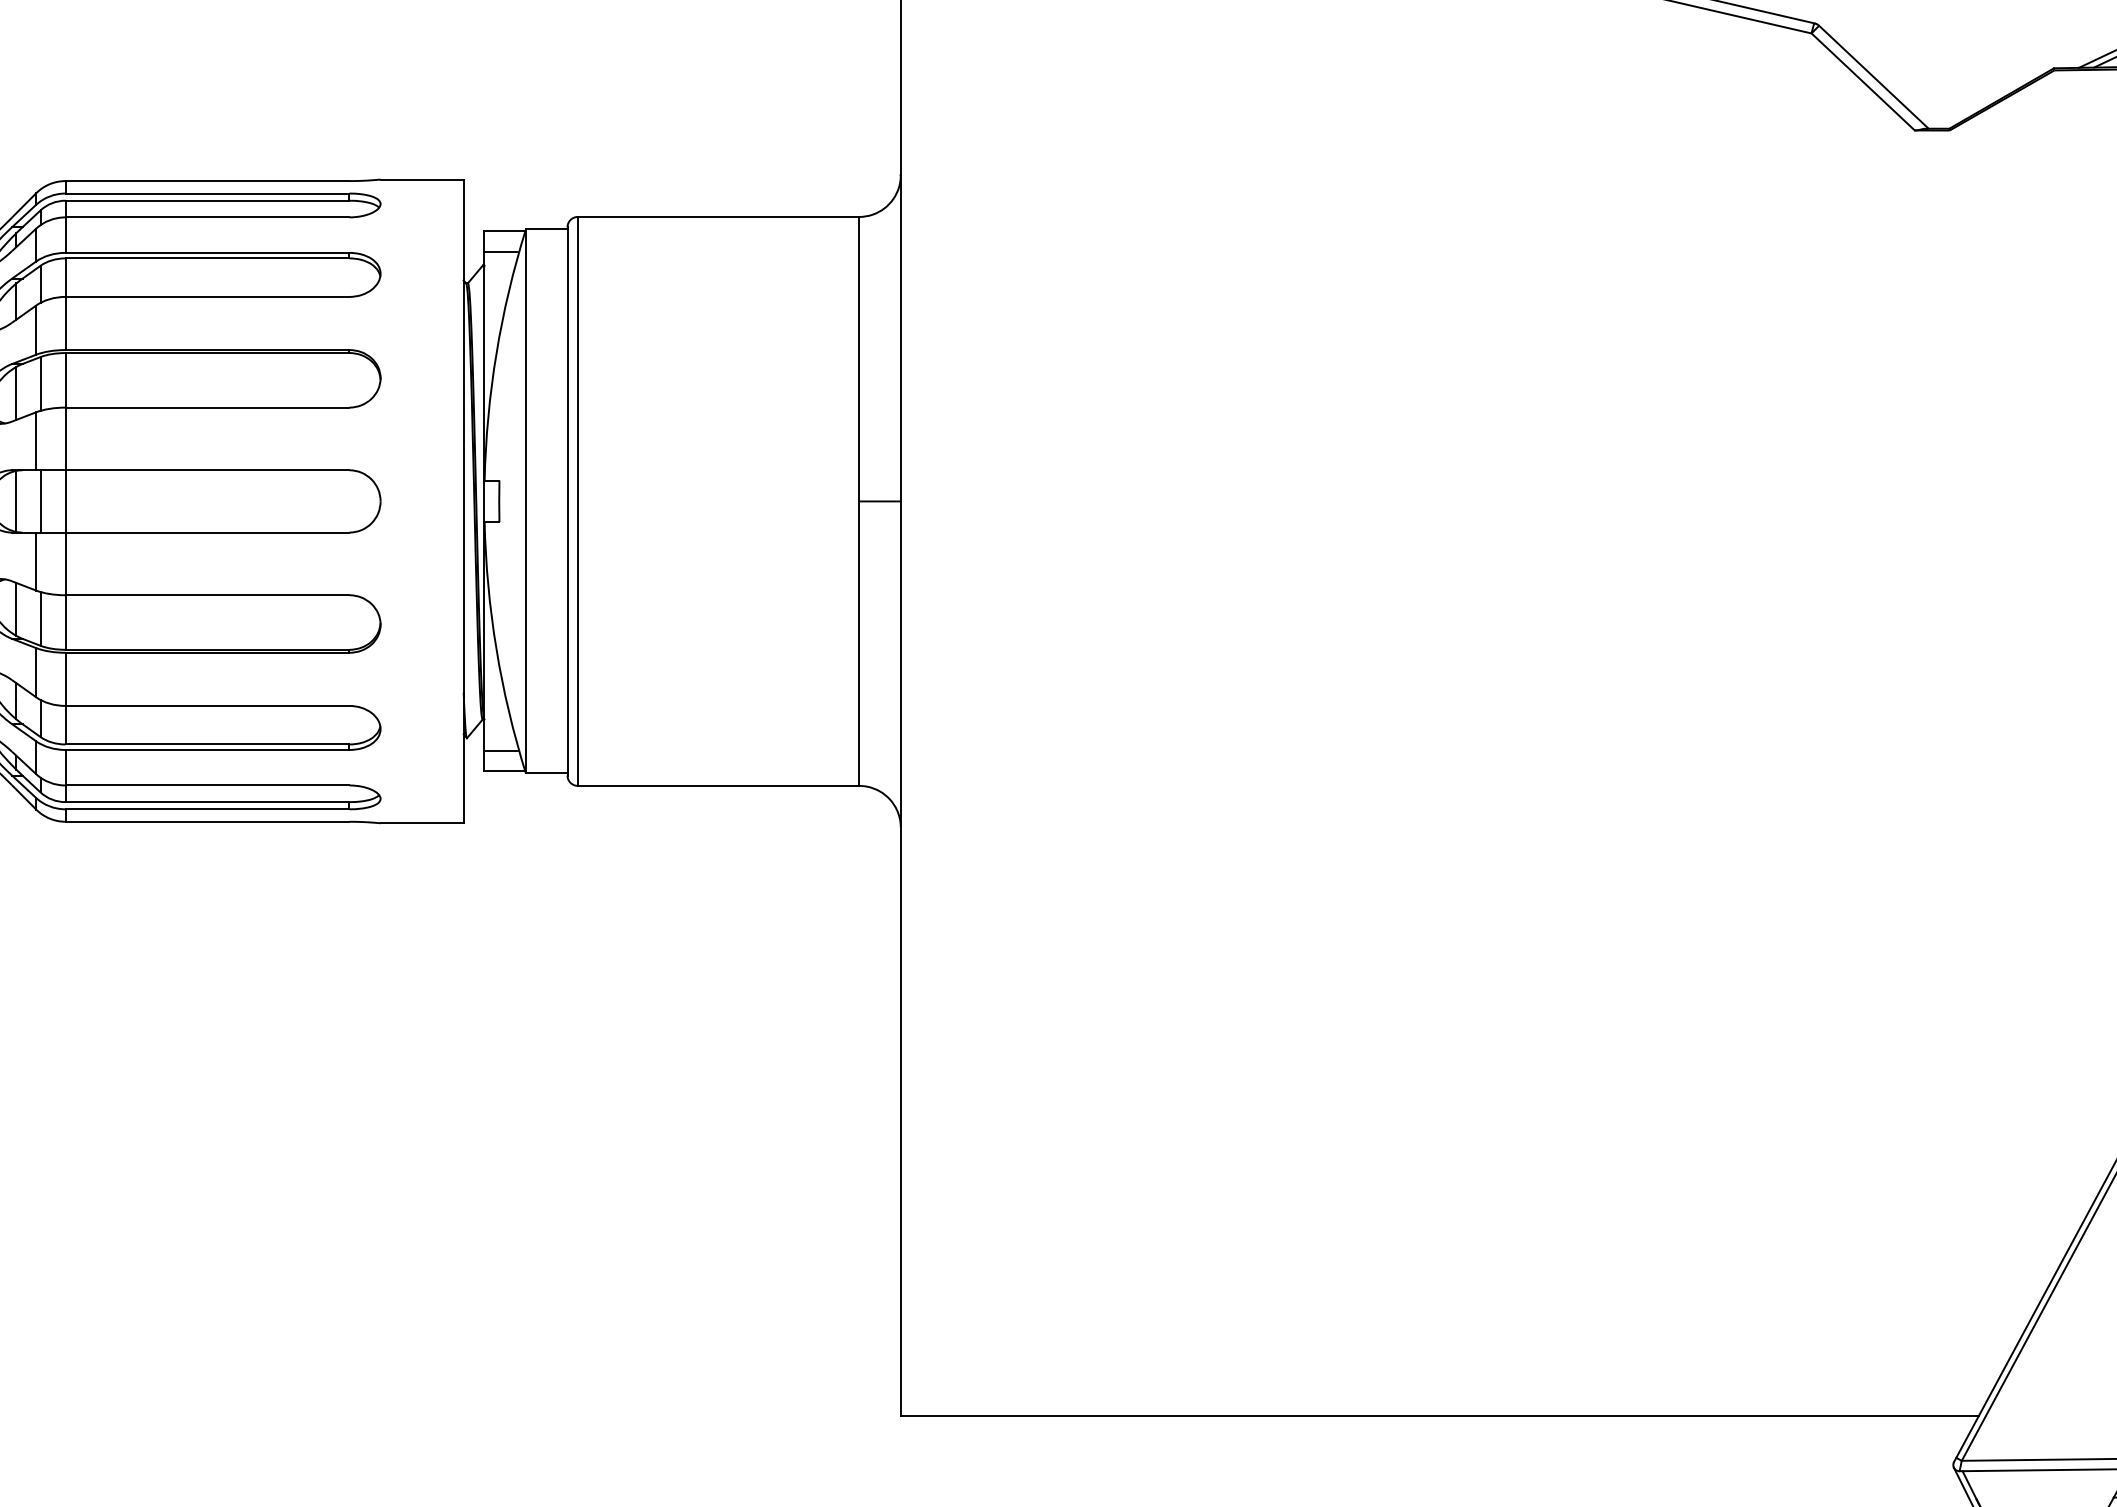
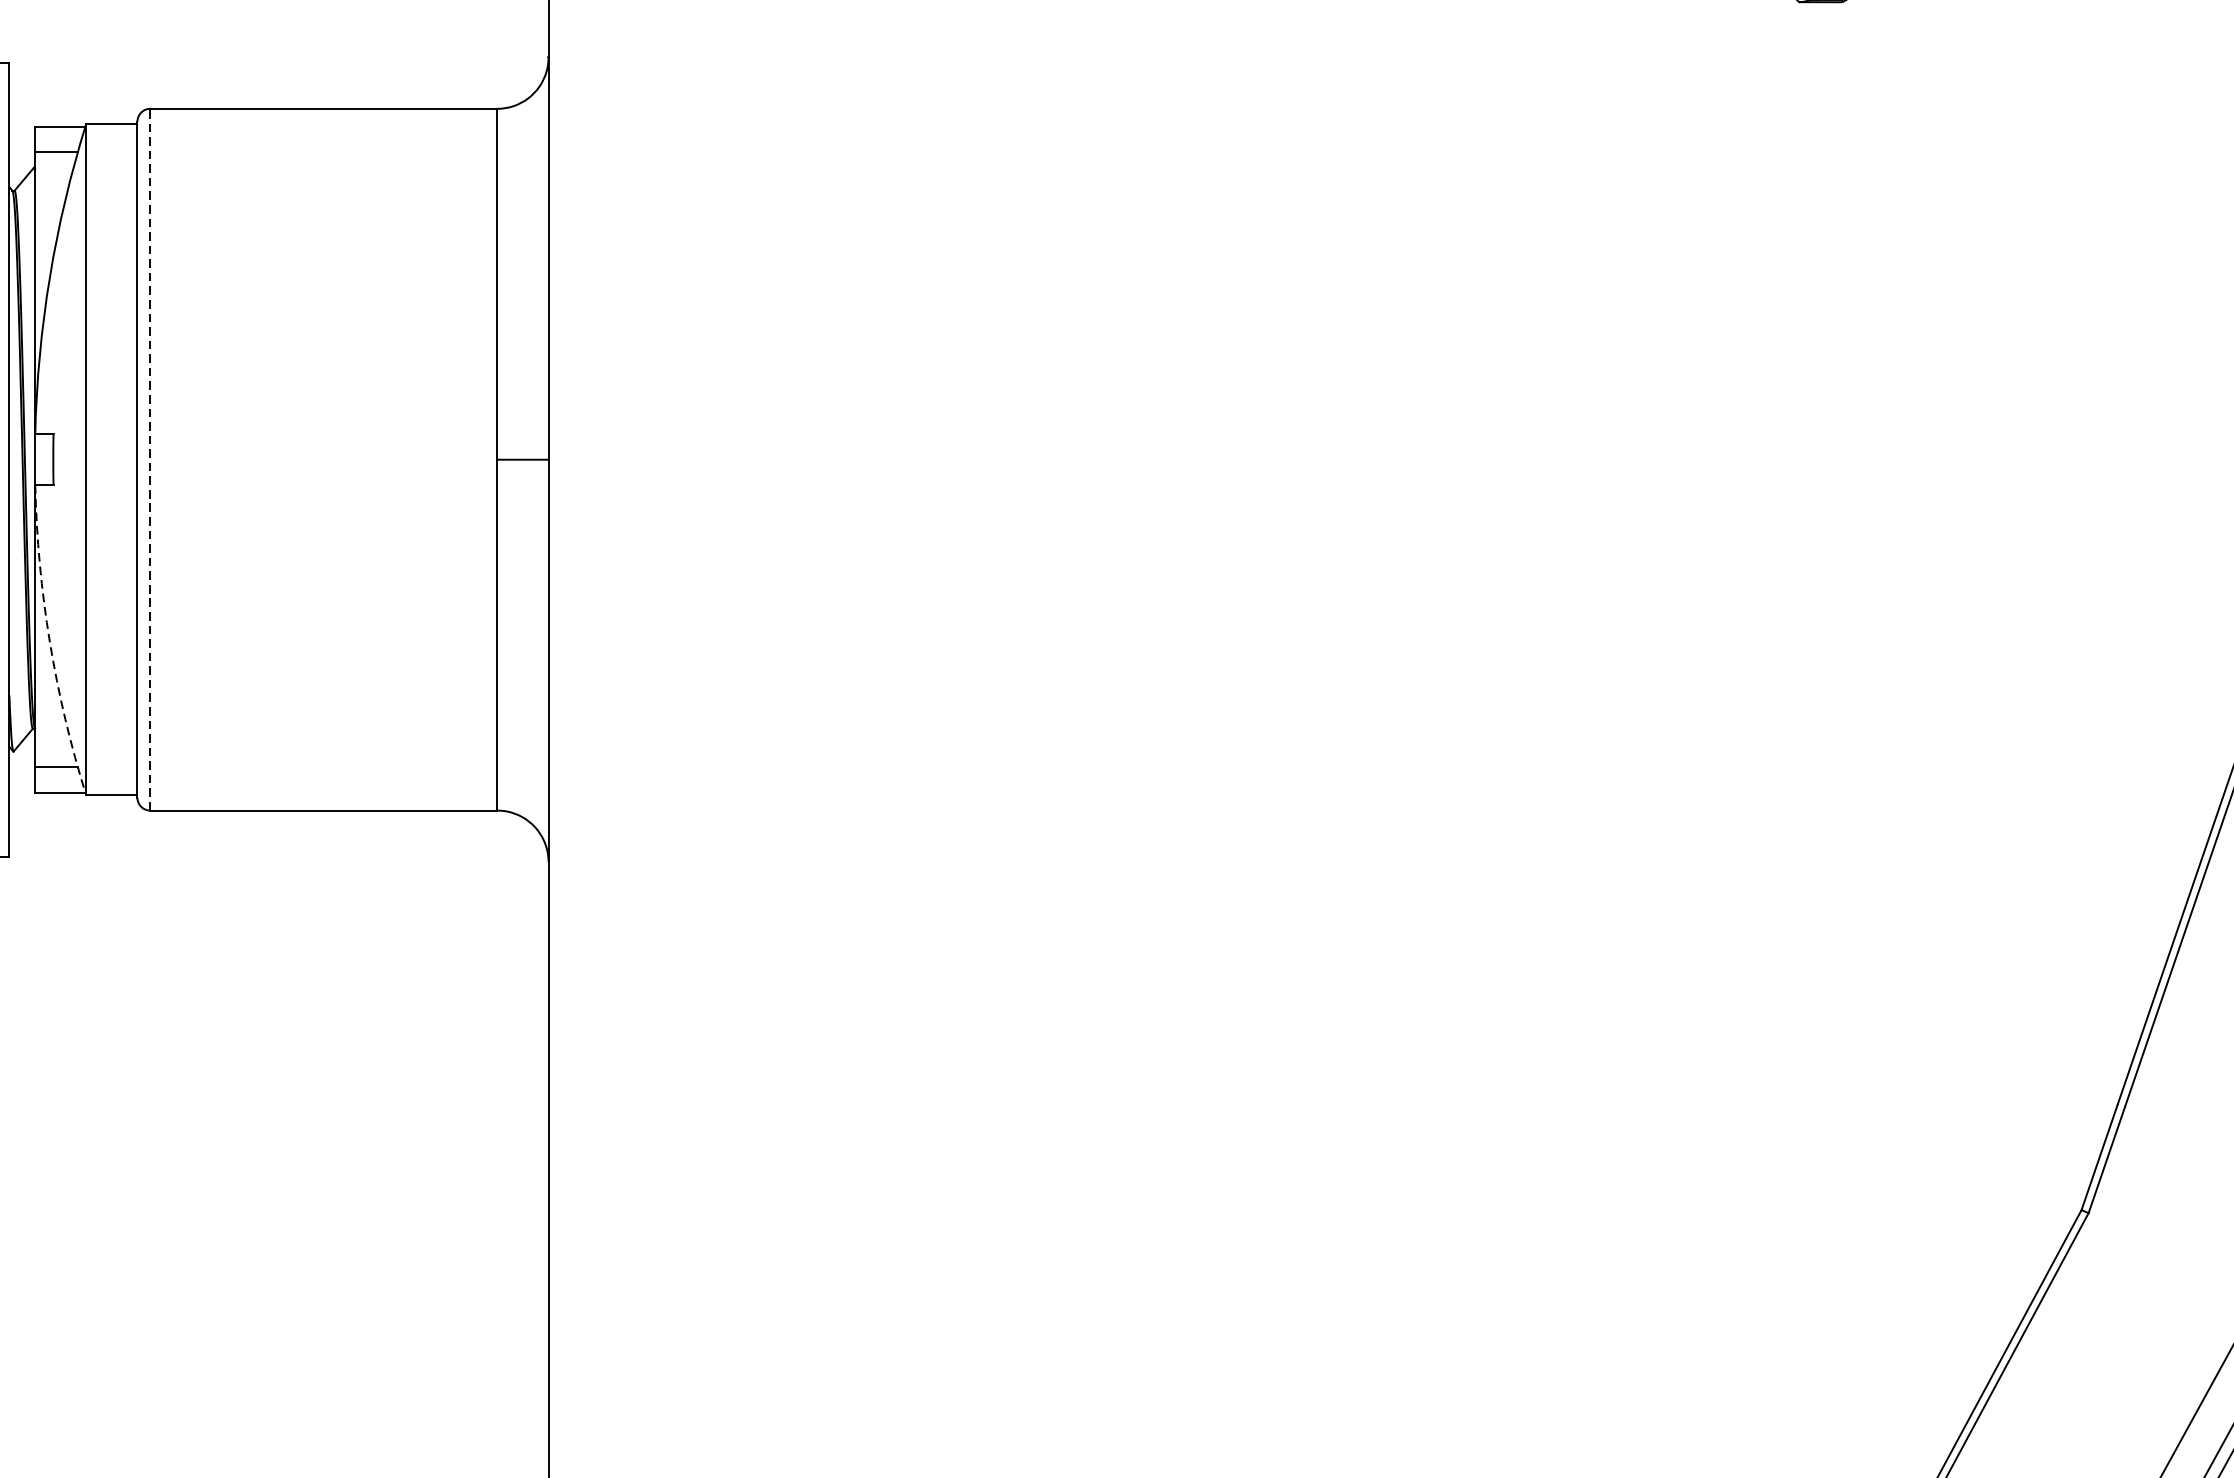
line: (577, 500) -> (149, 458), solid -> dashed
arc: (496, 649) -> (49, 642), solid -> dashed

